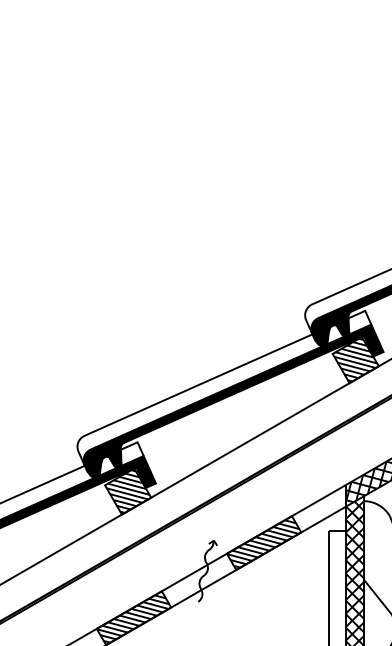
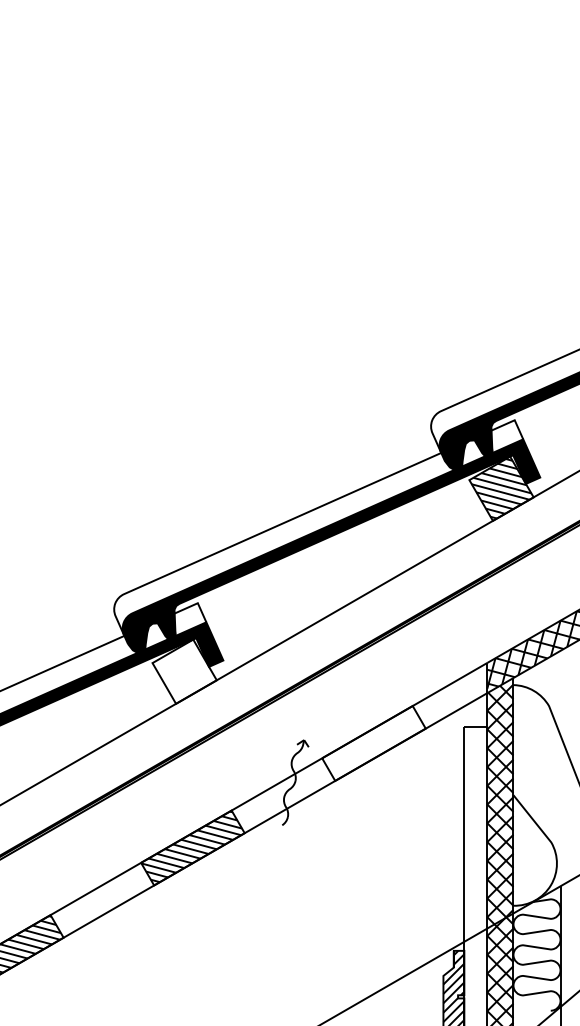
hatch: (127, 491) -> (184, 671), removed
hatch: (263, 542) -> (372, 742), removed

